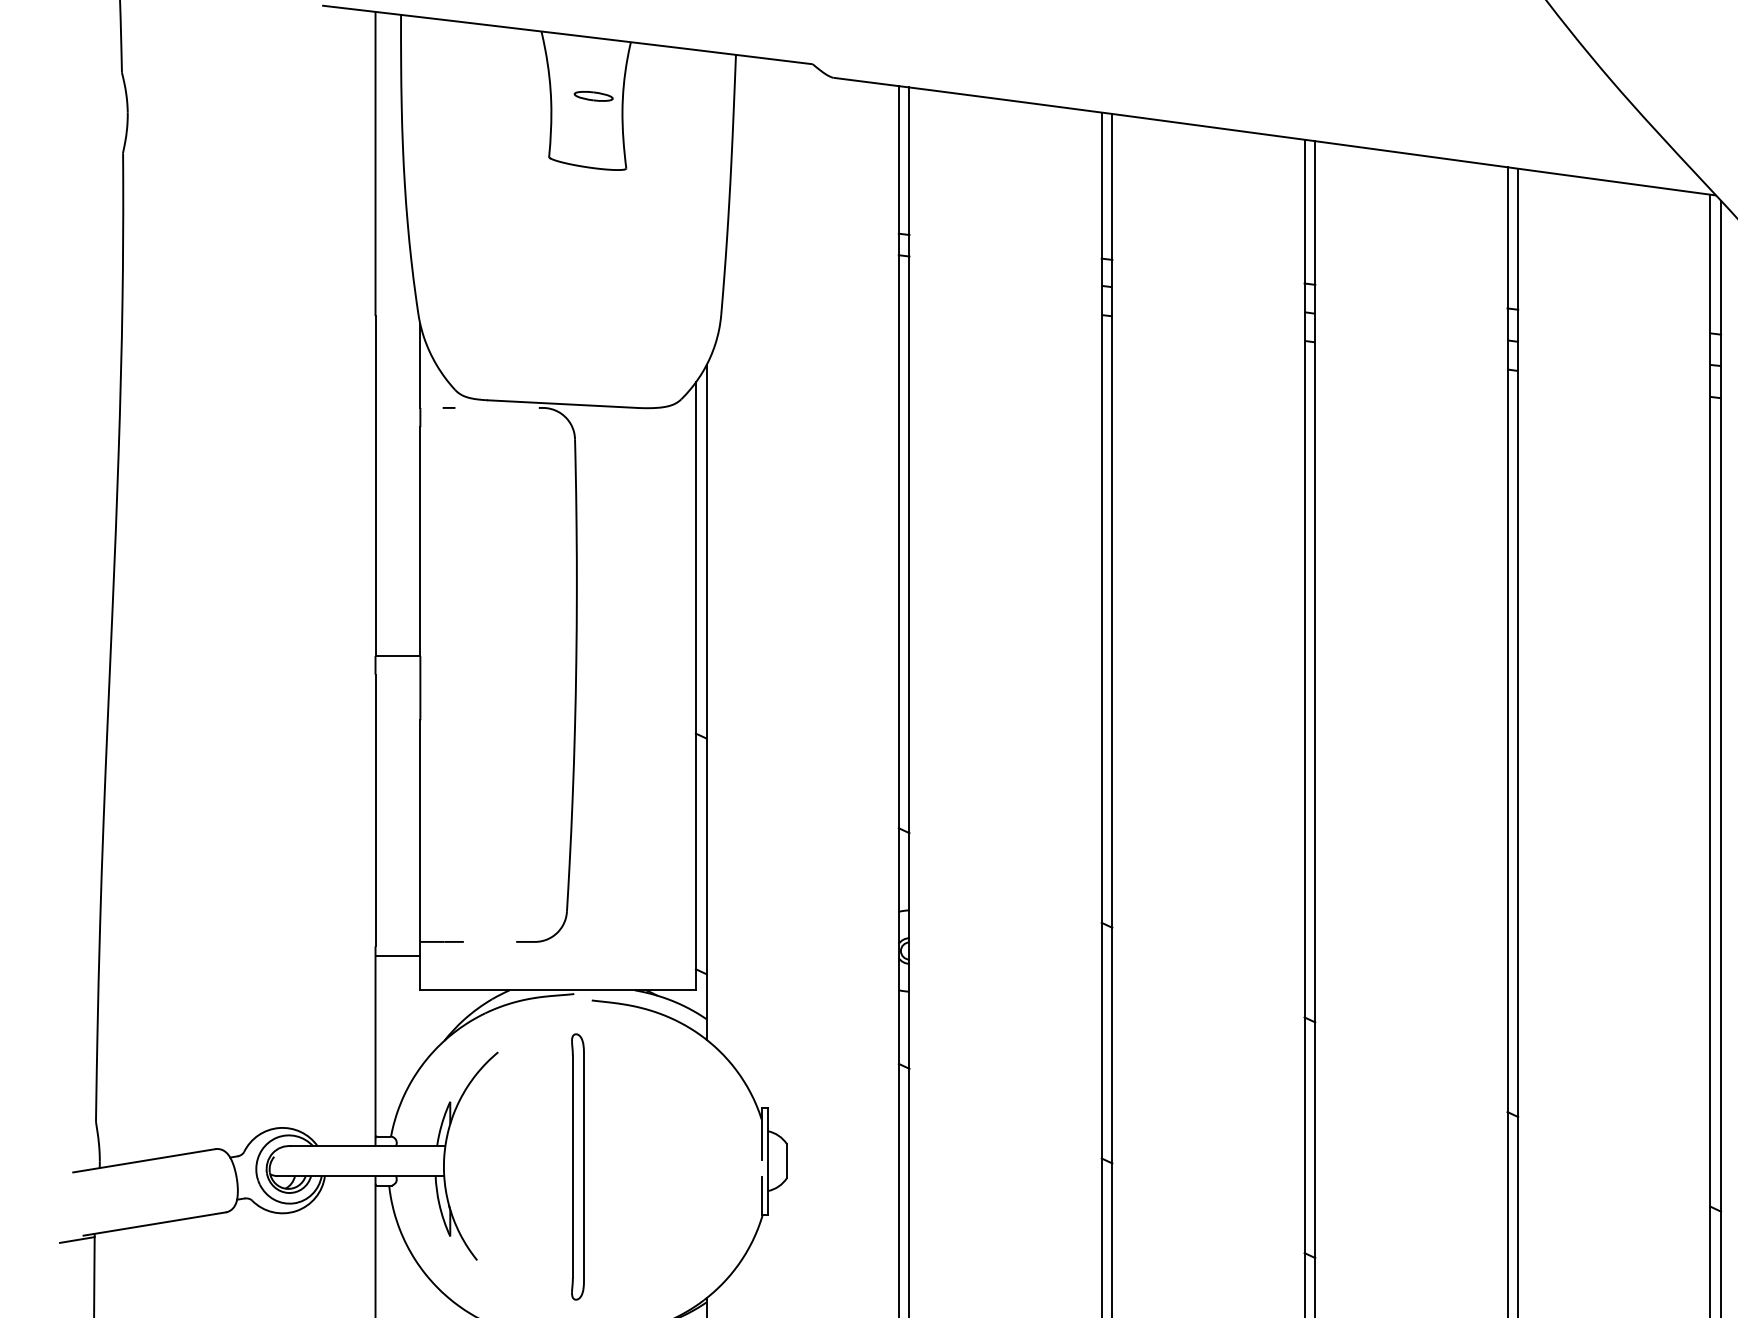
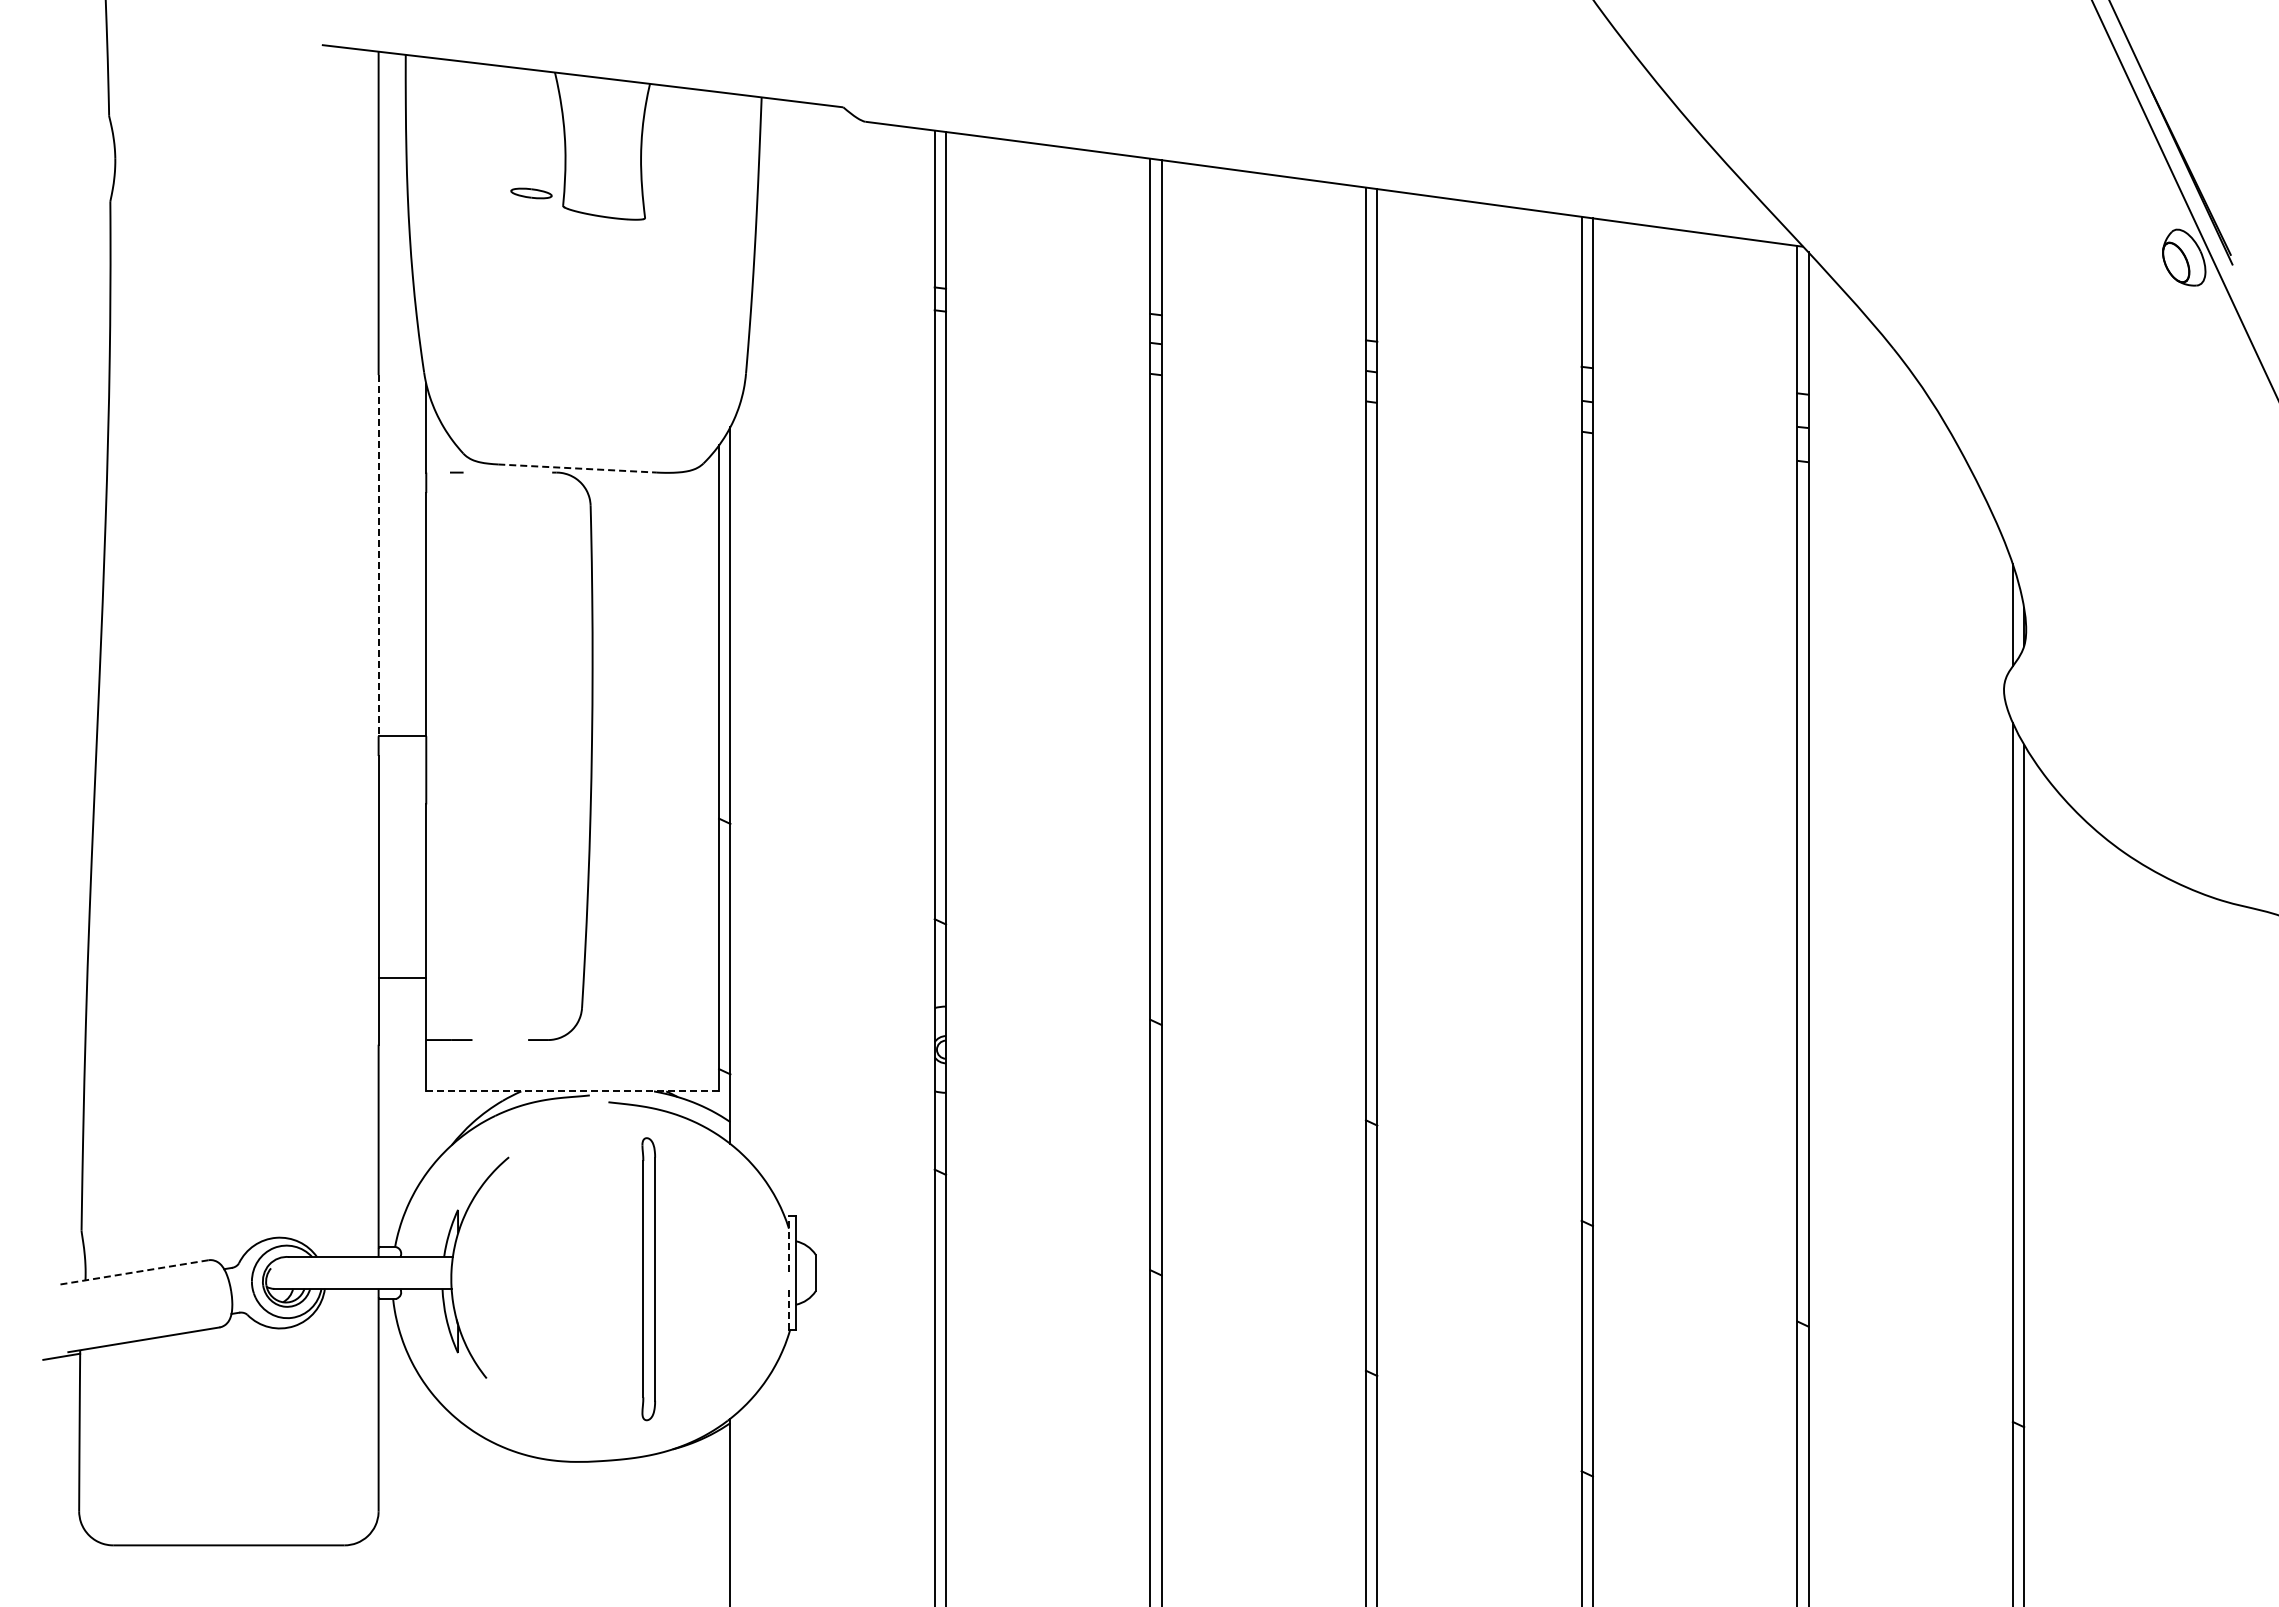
part: (593, 96) -> (531, 193), moved
line: (563, 404) -> (578, 468), solid -> dashed
line: (375, 485) -> (378, 555), solid -> dashed
line: (397, 955) -> (402, 977), moved
line: (558, 990) -> (573, 1091), solid -> dashed
line: (761, 1134) -> (788, 1244), solid -> dashed
line: (143, 1160) -> (132, 1272), solid -> dashed
part: (577, 1167) -> (648, 1279), moved
line: (761, 1196) -> (788, 1310), solid -> dashed

